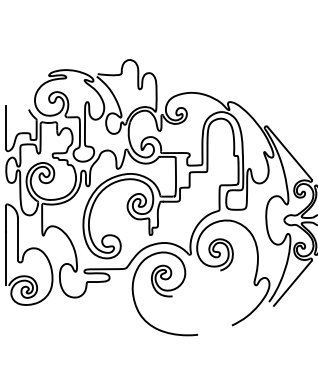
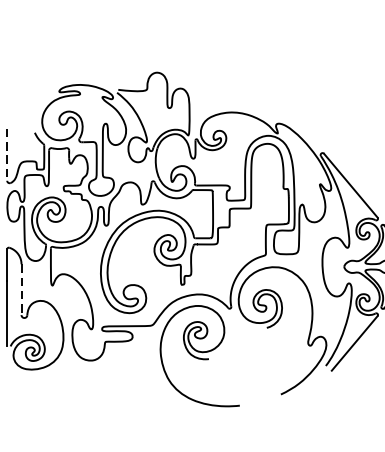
line: (6, 128) -> (7, 155), solid -> dashed
line: (17, 239) -> (21, 290), solid -> dashed

